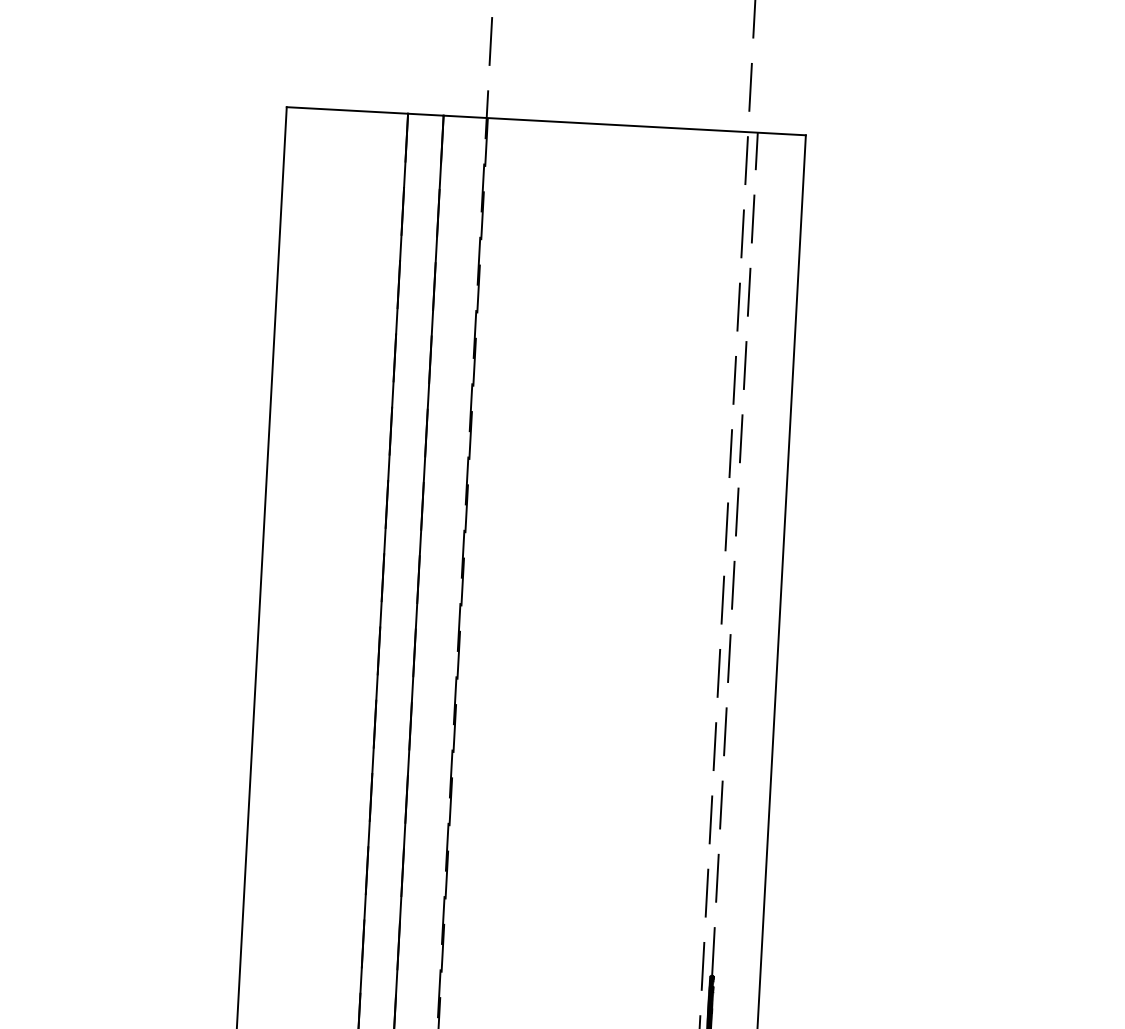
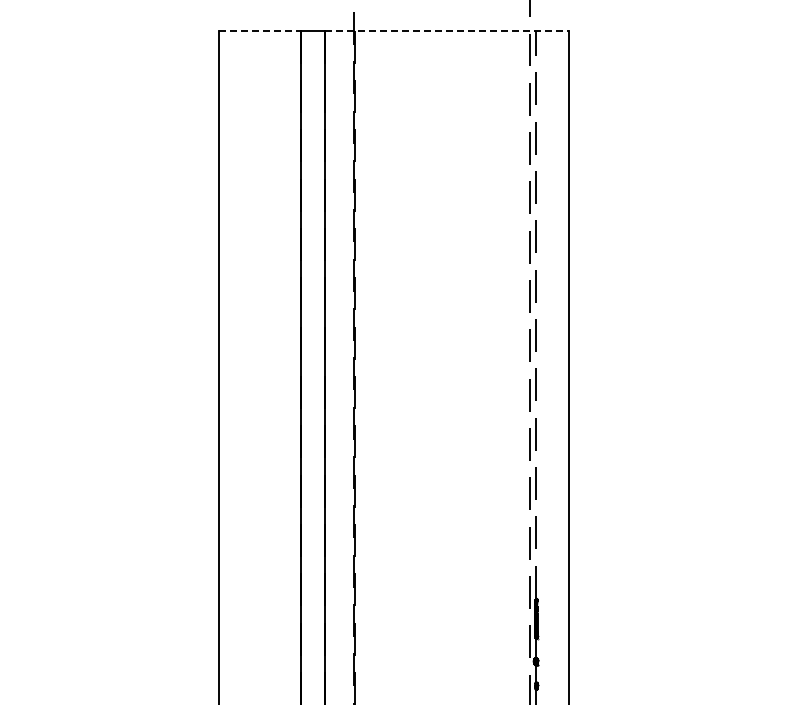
line: (348, 110) -> (260, 30), solid -> dashed
line: (624, 125) -> (446, 30), solid -> dashed

